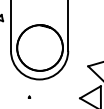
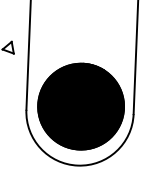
fill: (39, 47) -> (80, 105), added

